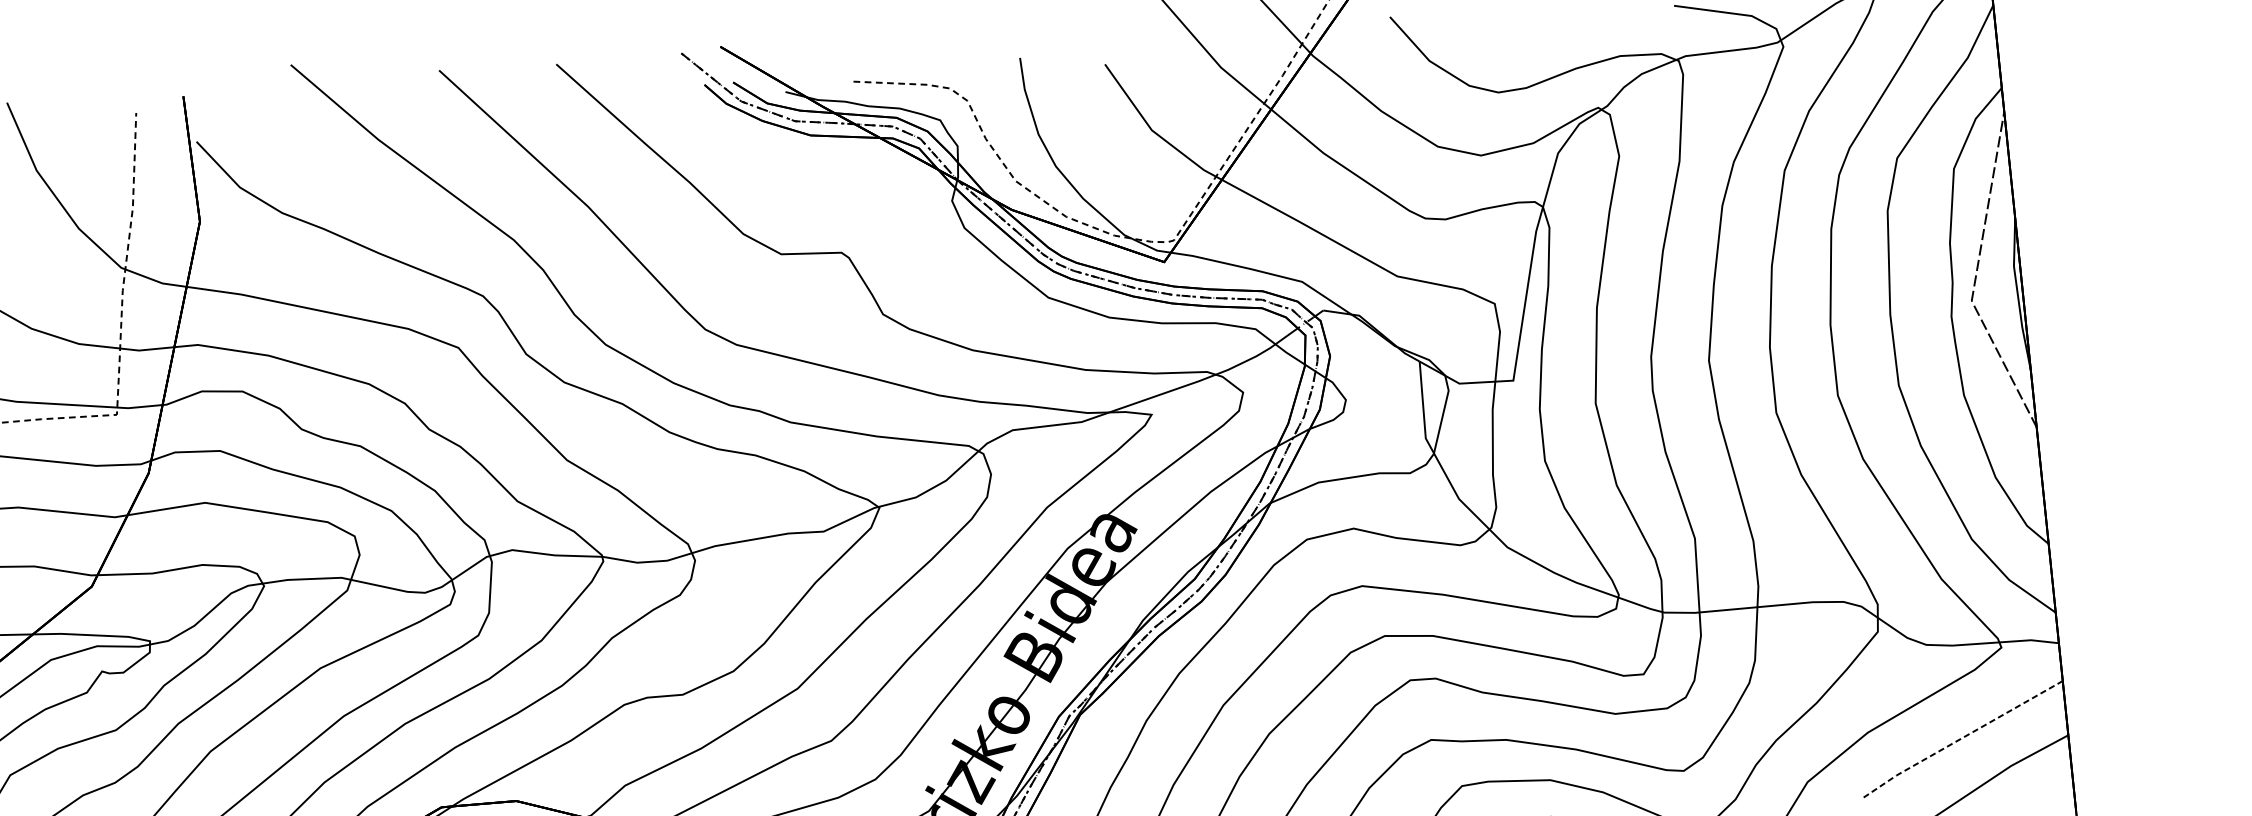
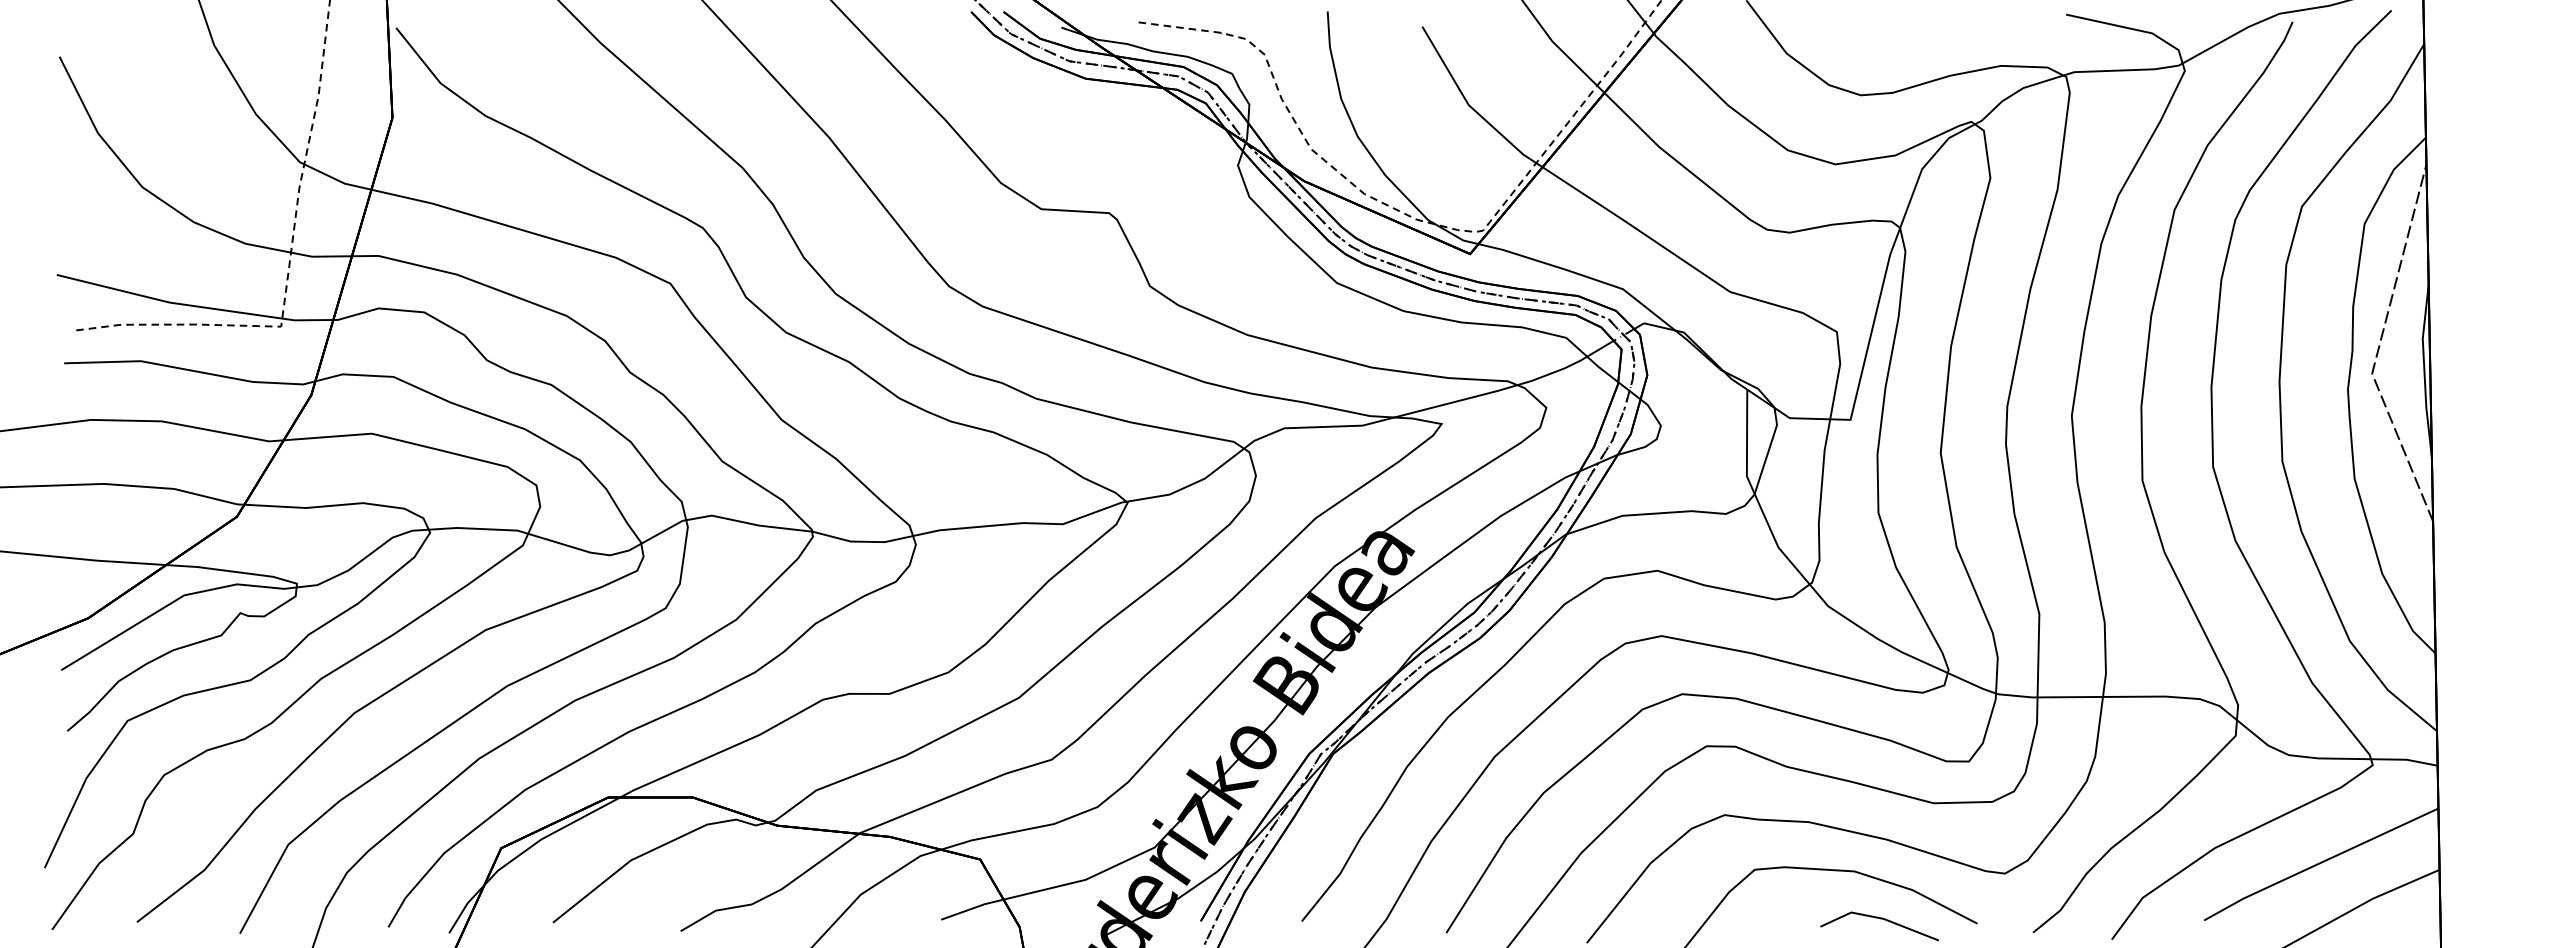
line: (1962, 738) -> (2320, 863), dashed -> solid

